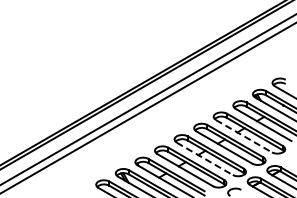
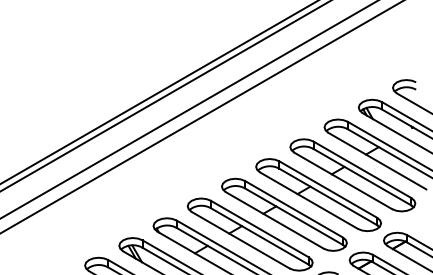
line: (244, 136) -> (344, 181), dashed -> solid
line: (205, 159) -> (276, 221), dashed -> solid

